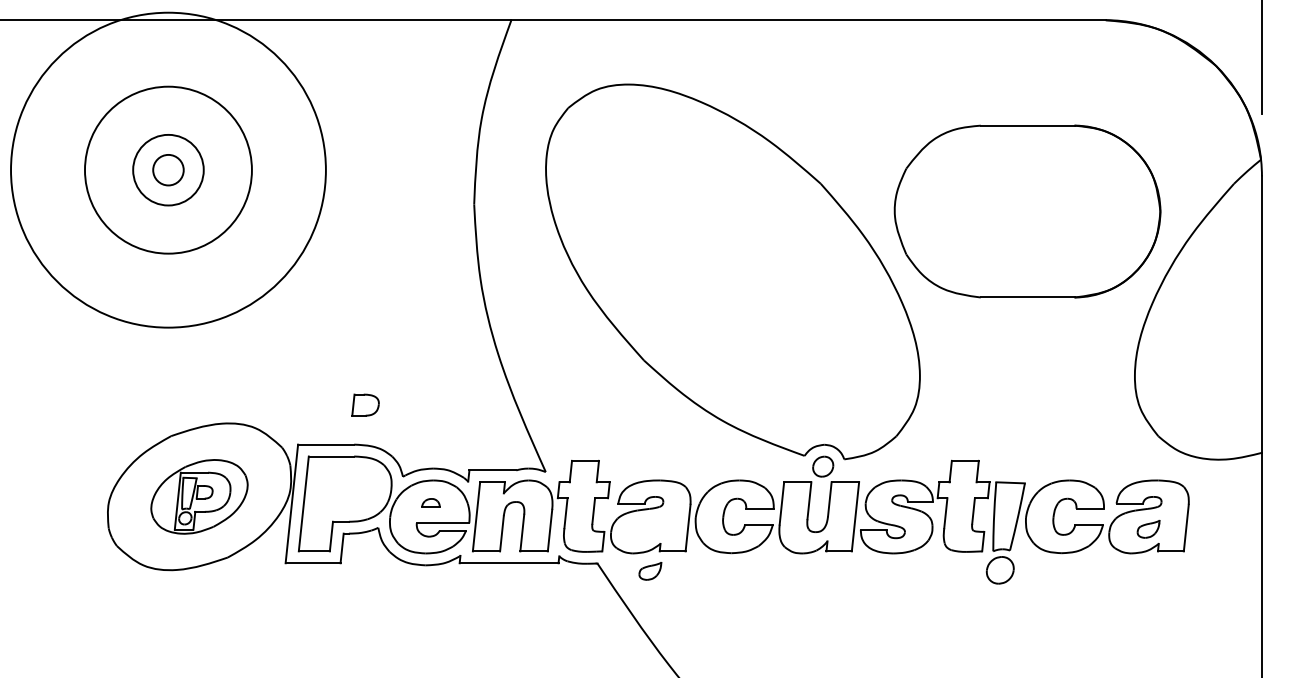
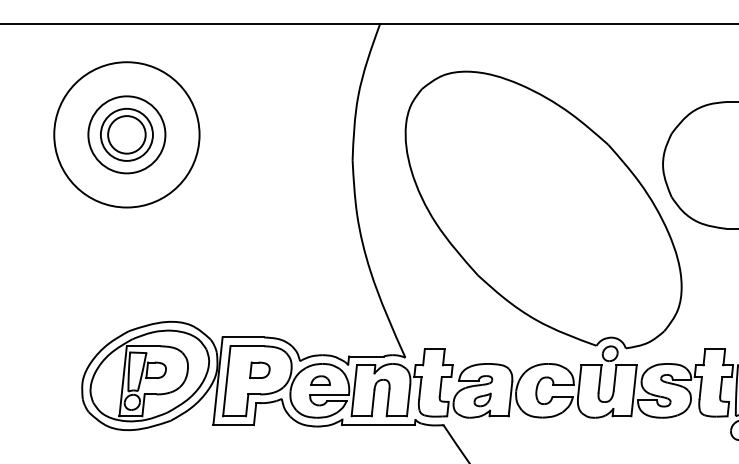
circle: (168, 169) -> (126, 134), size x0.62
circle: (168, 169) -> (126, 134), size x1.67
circle: (168, 170) -> (126, 135), size x0.62
part: (365, 404) -> (259, 369), moved
part: (199, 496) -> (149, 375), size x1.67
part: (430, 502) -> (320, 380), size x1.43
part: (650, 571) -> (482, 400), moved

